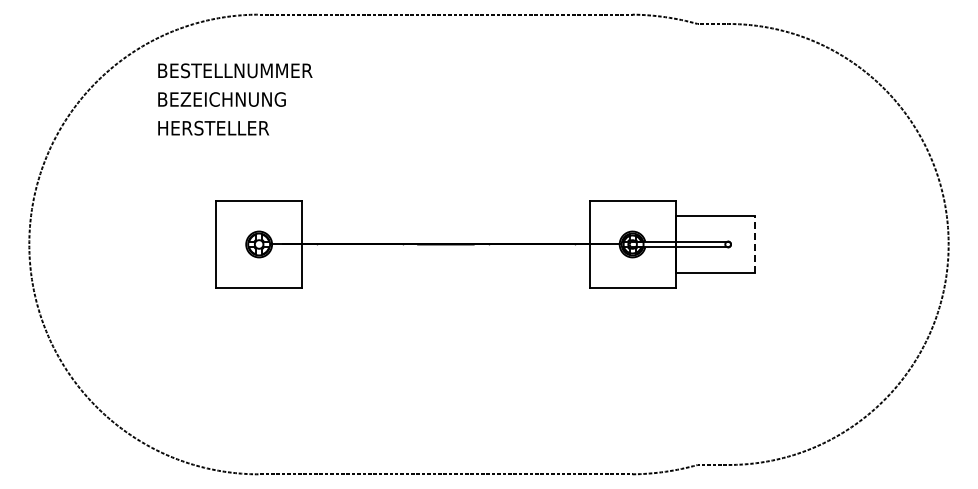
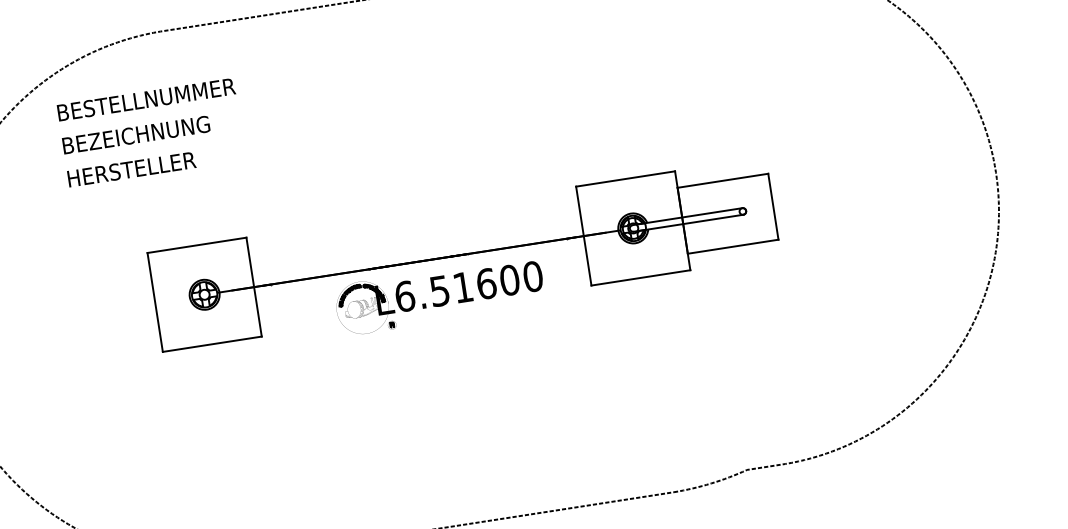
line: (754, 244) -> (773, 206), dashed -> solid
part: (459, 275) -> (440, 294), added

